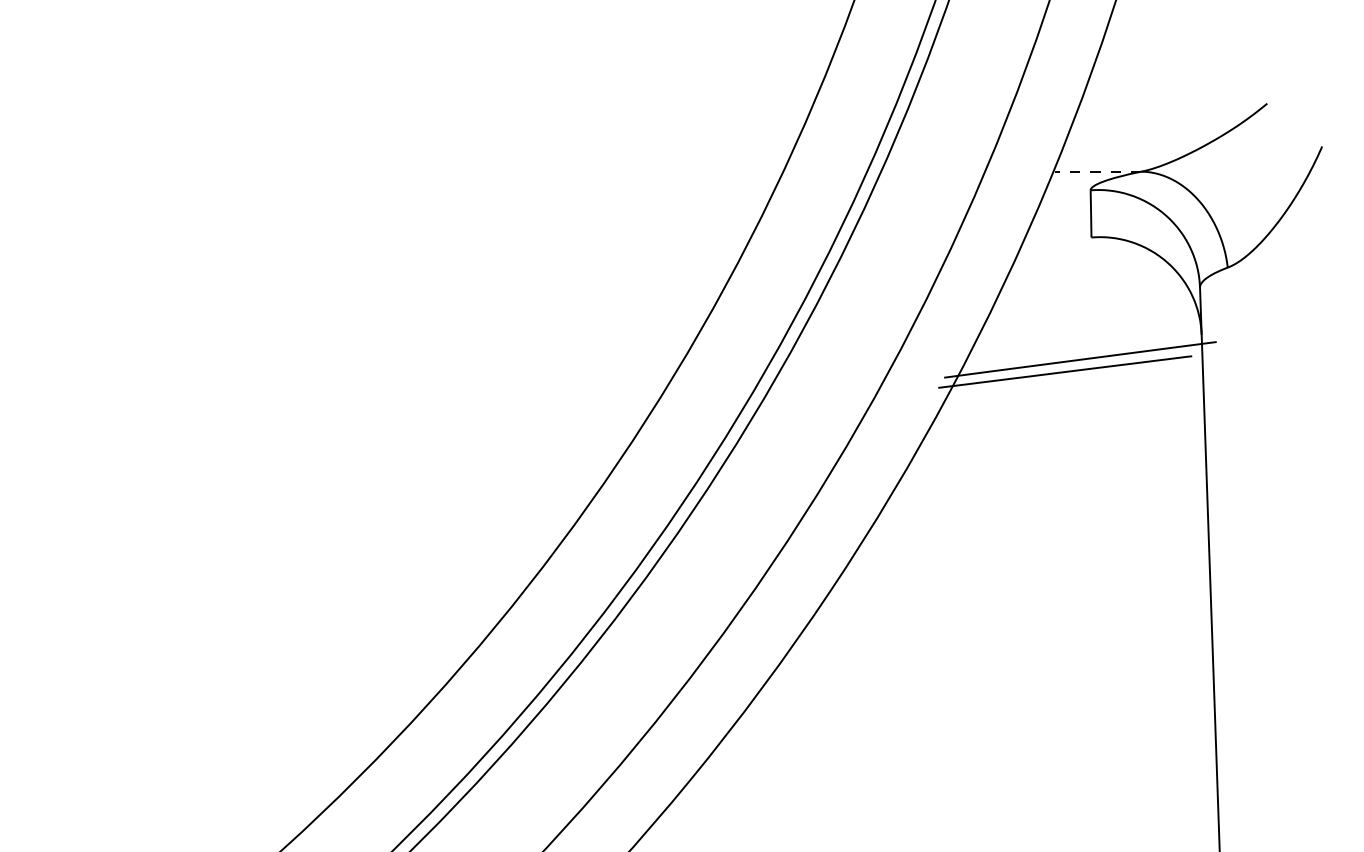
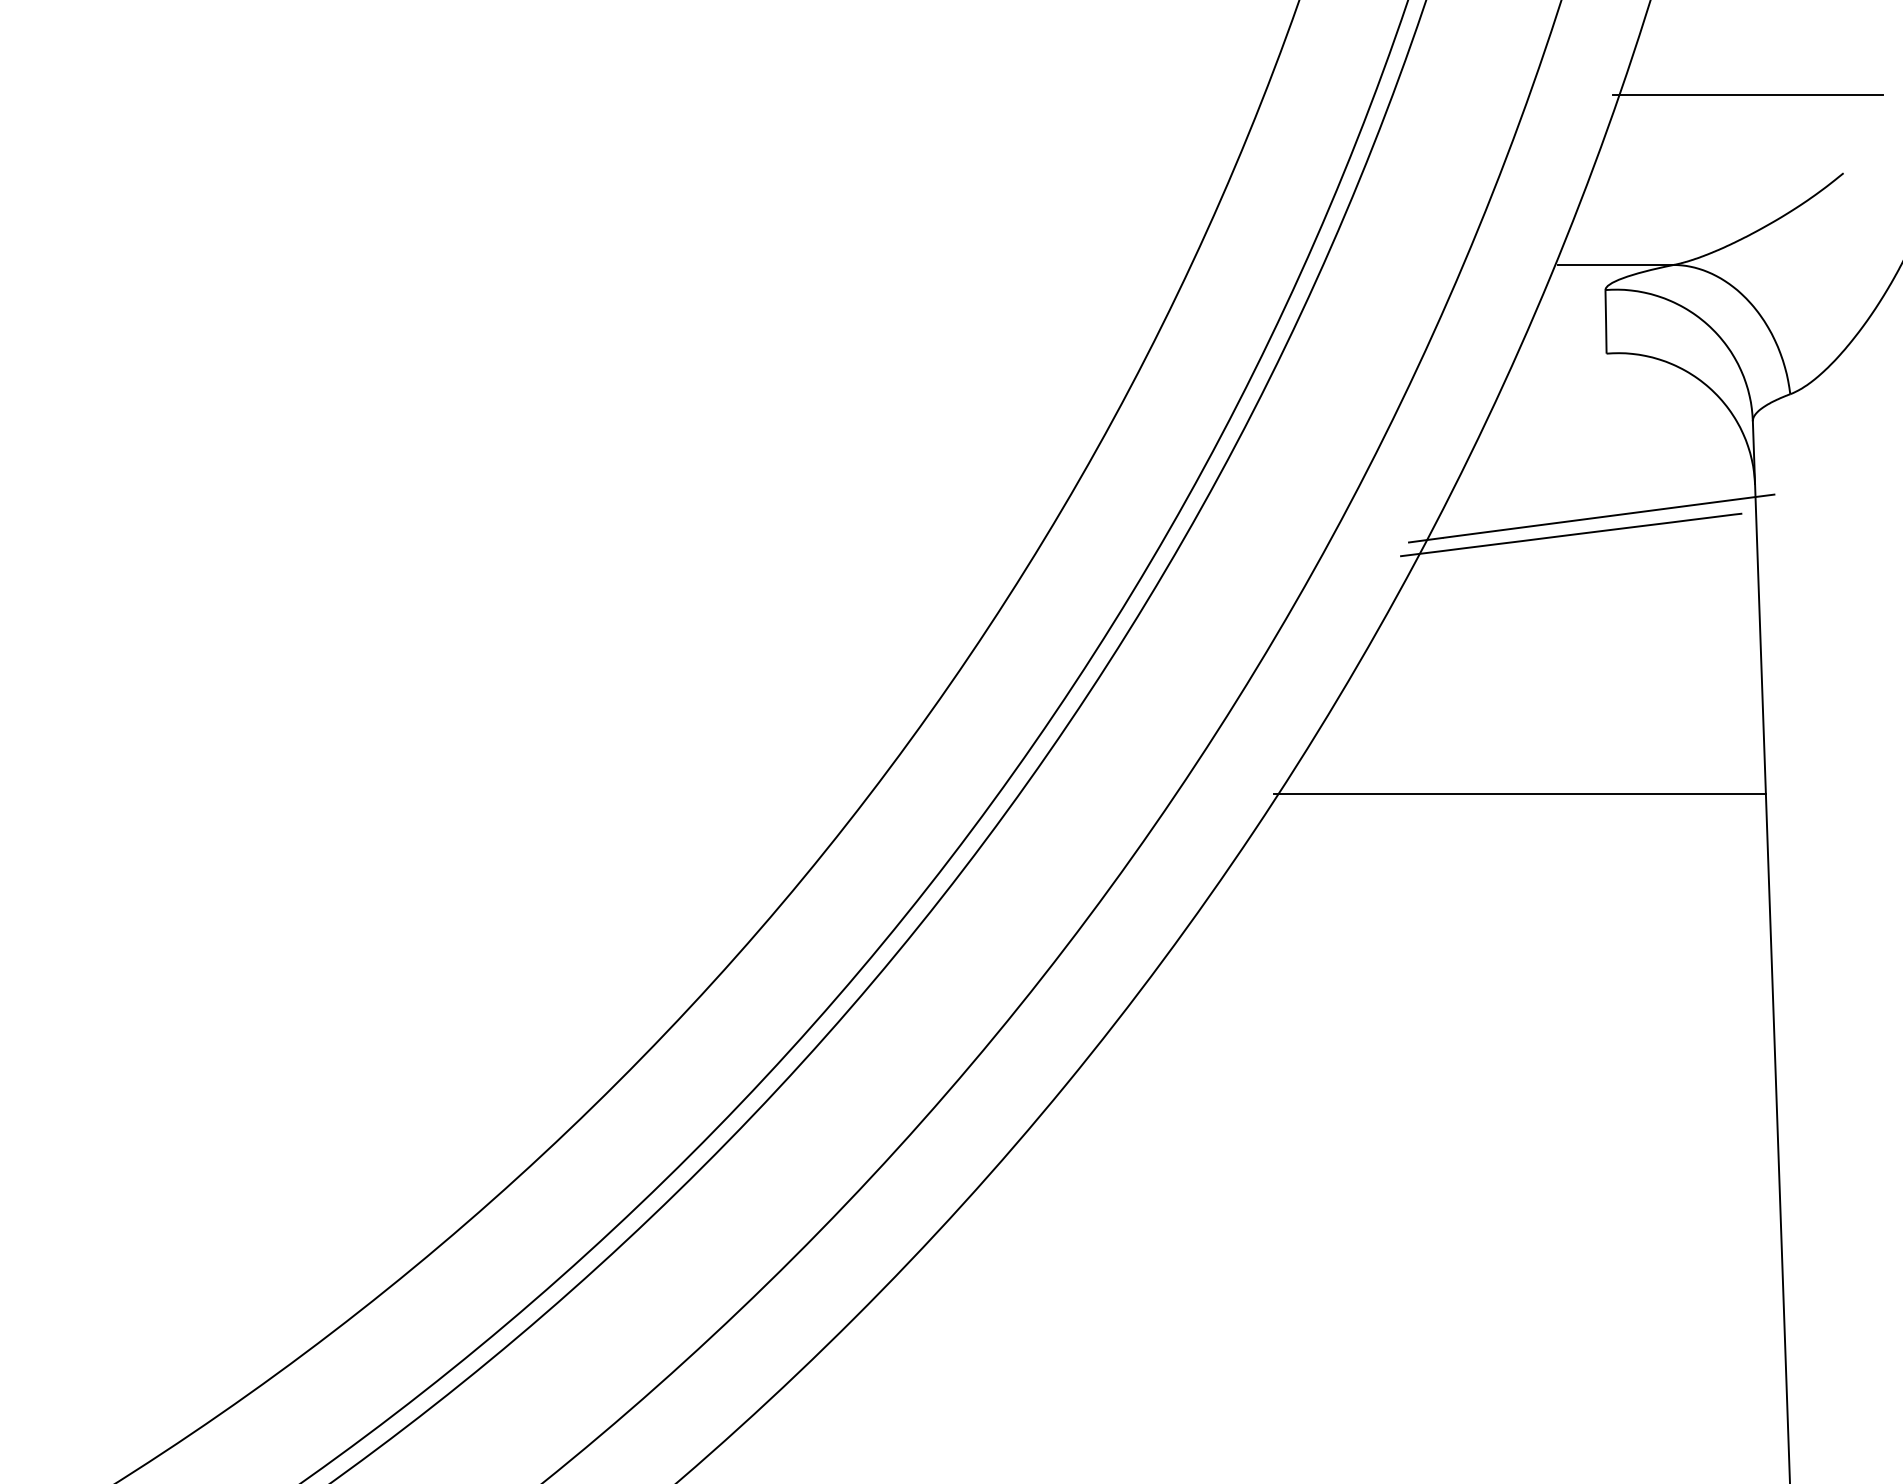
line: (1196, 45) -> (1748, 94), added
line: (1098, 171) -> (1615, 264), dashed -> solid
line: (1026, 564) -> (1519, 794), added

